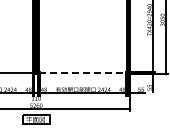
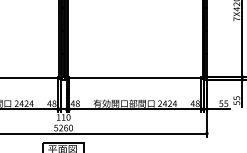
line: (83, 72) -> (135, 77), dashed -> solid

